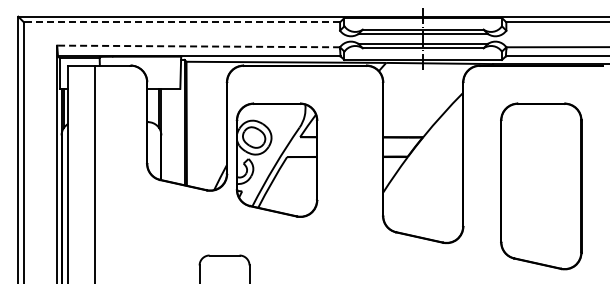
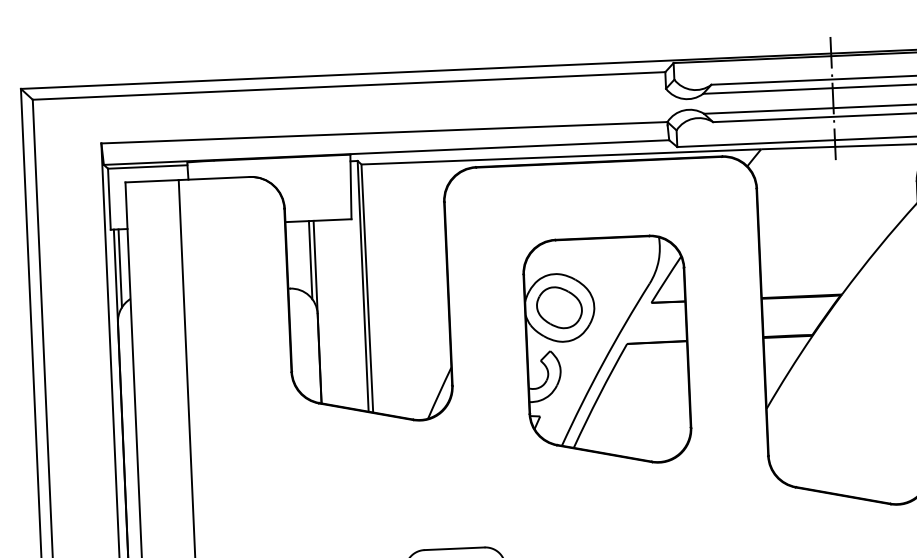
line: (181, 22) -> (348, 86), dashed -> solid
line: (198, 46) -> (384, 132), dashed -> solid
part: (276, 159) -> (606, 349), moved

